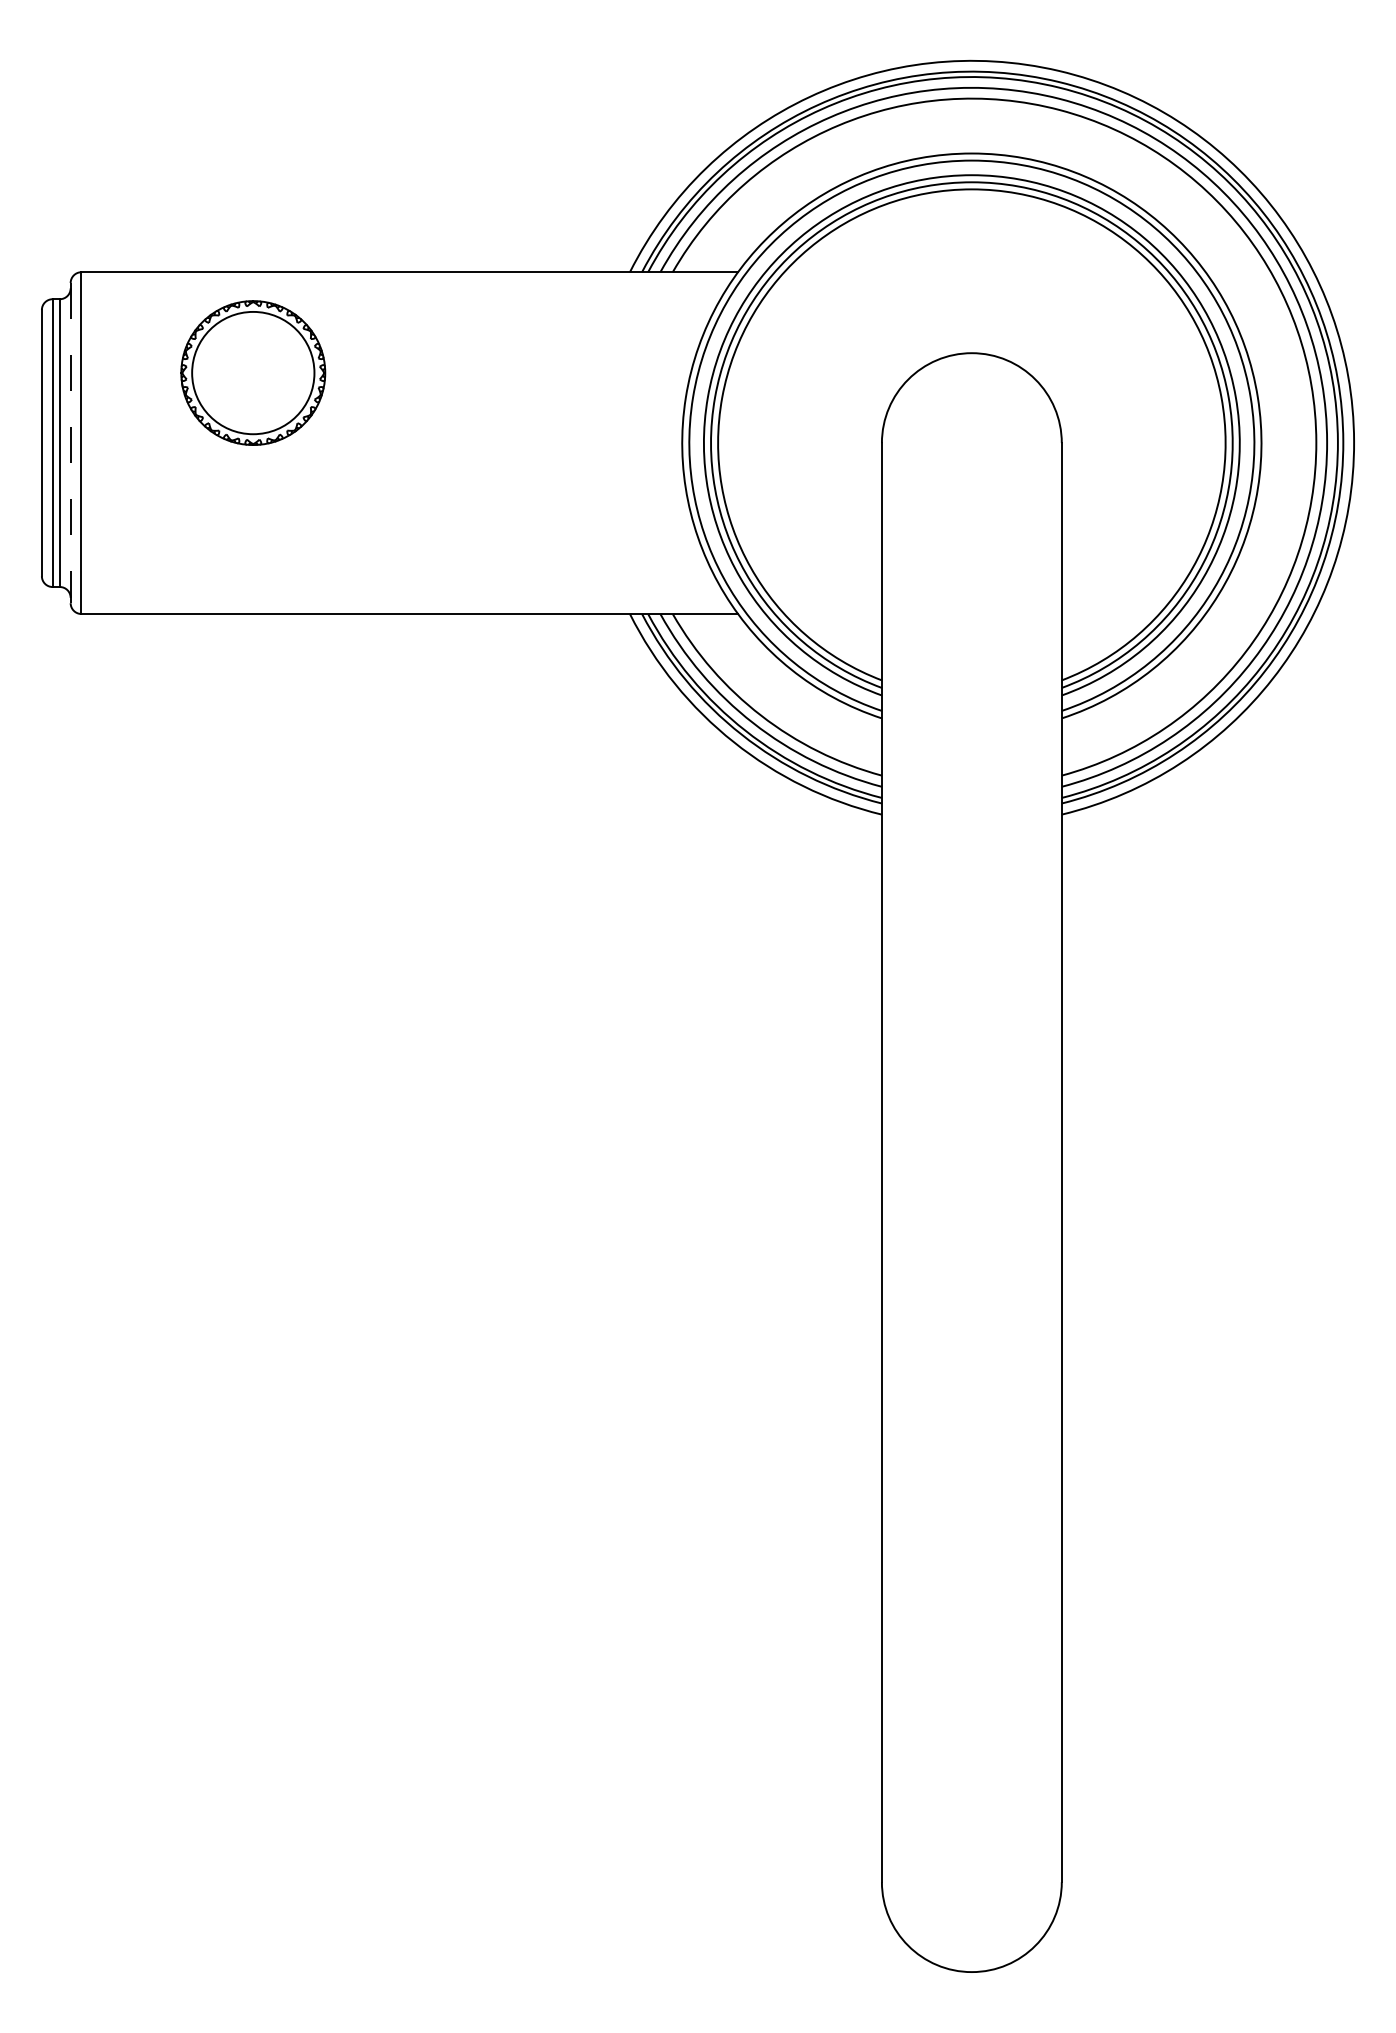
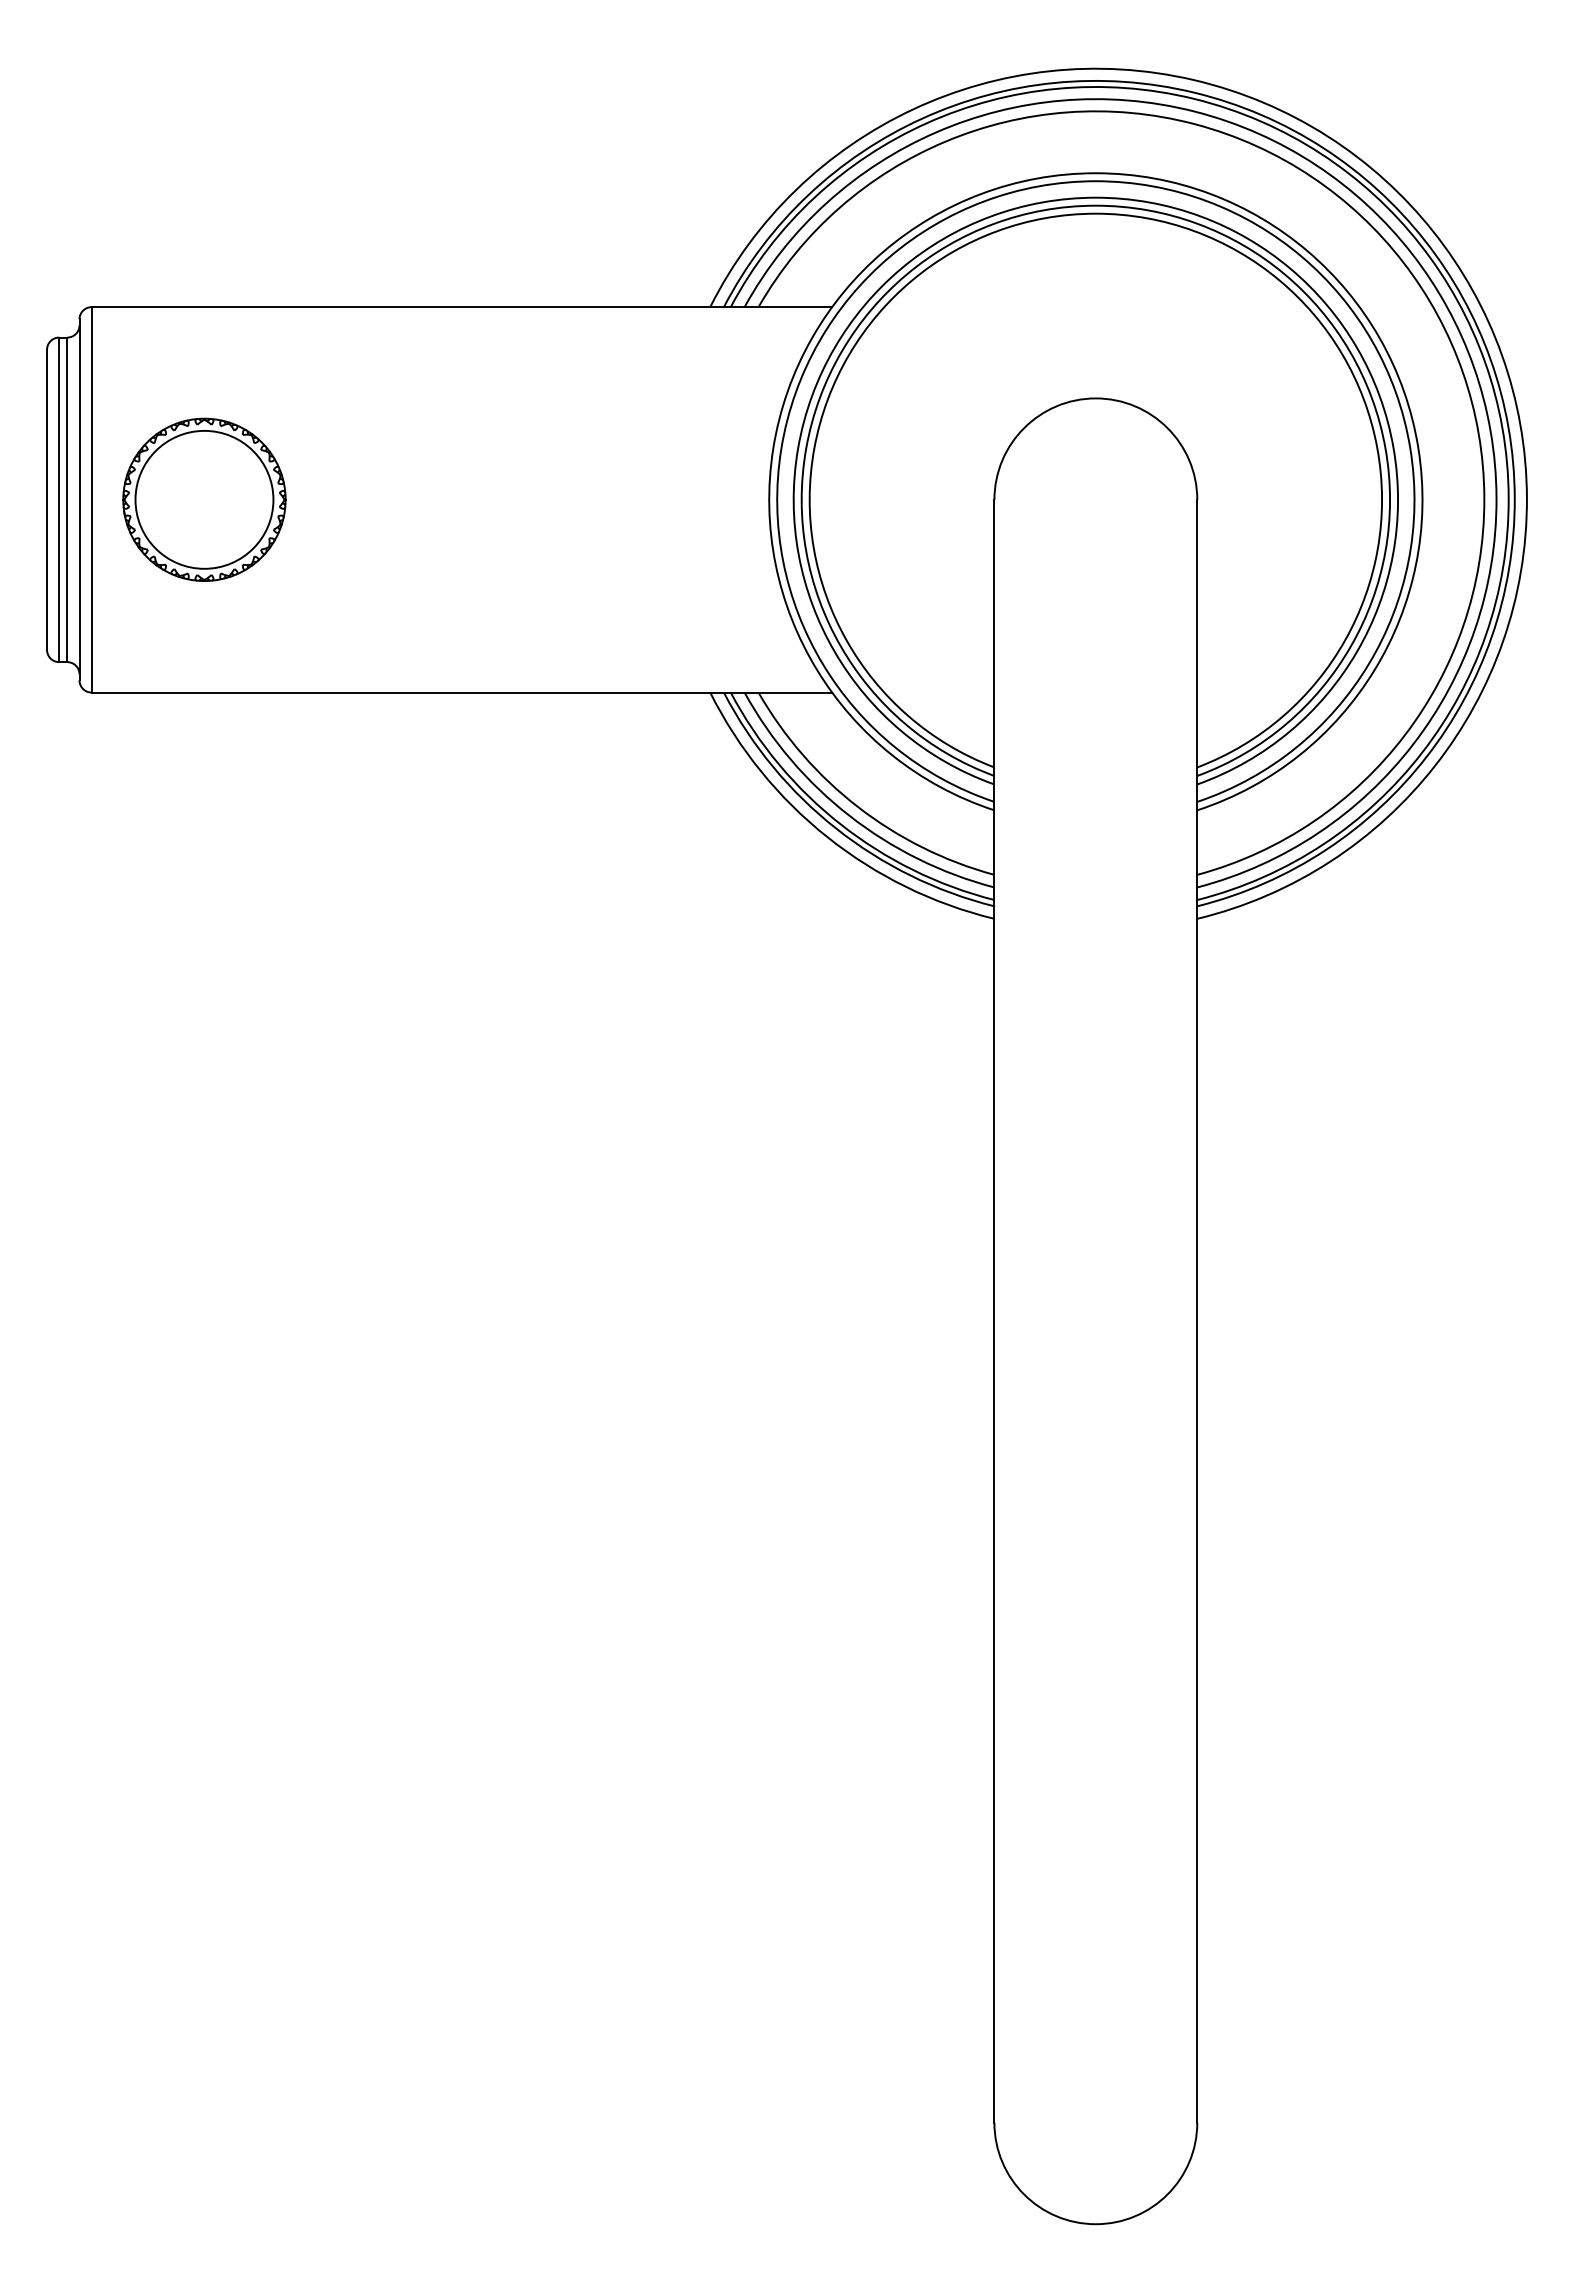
part: (253, 372) -> (204, 499), moved
line: (70, 442) -> (79, 499), dashed -> solid

